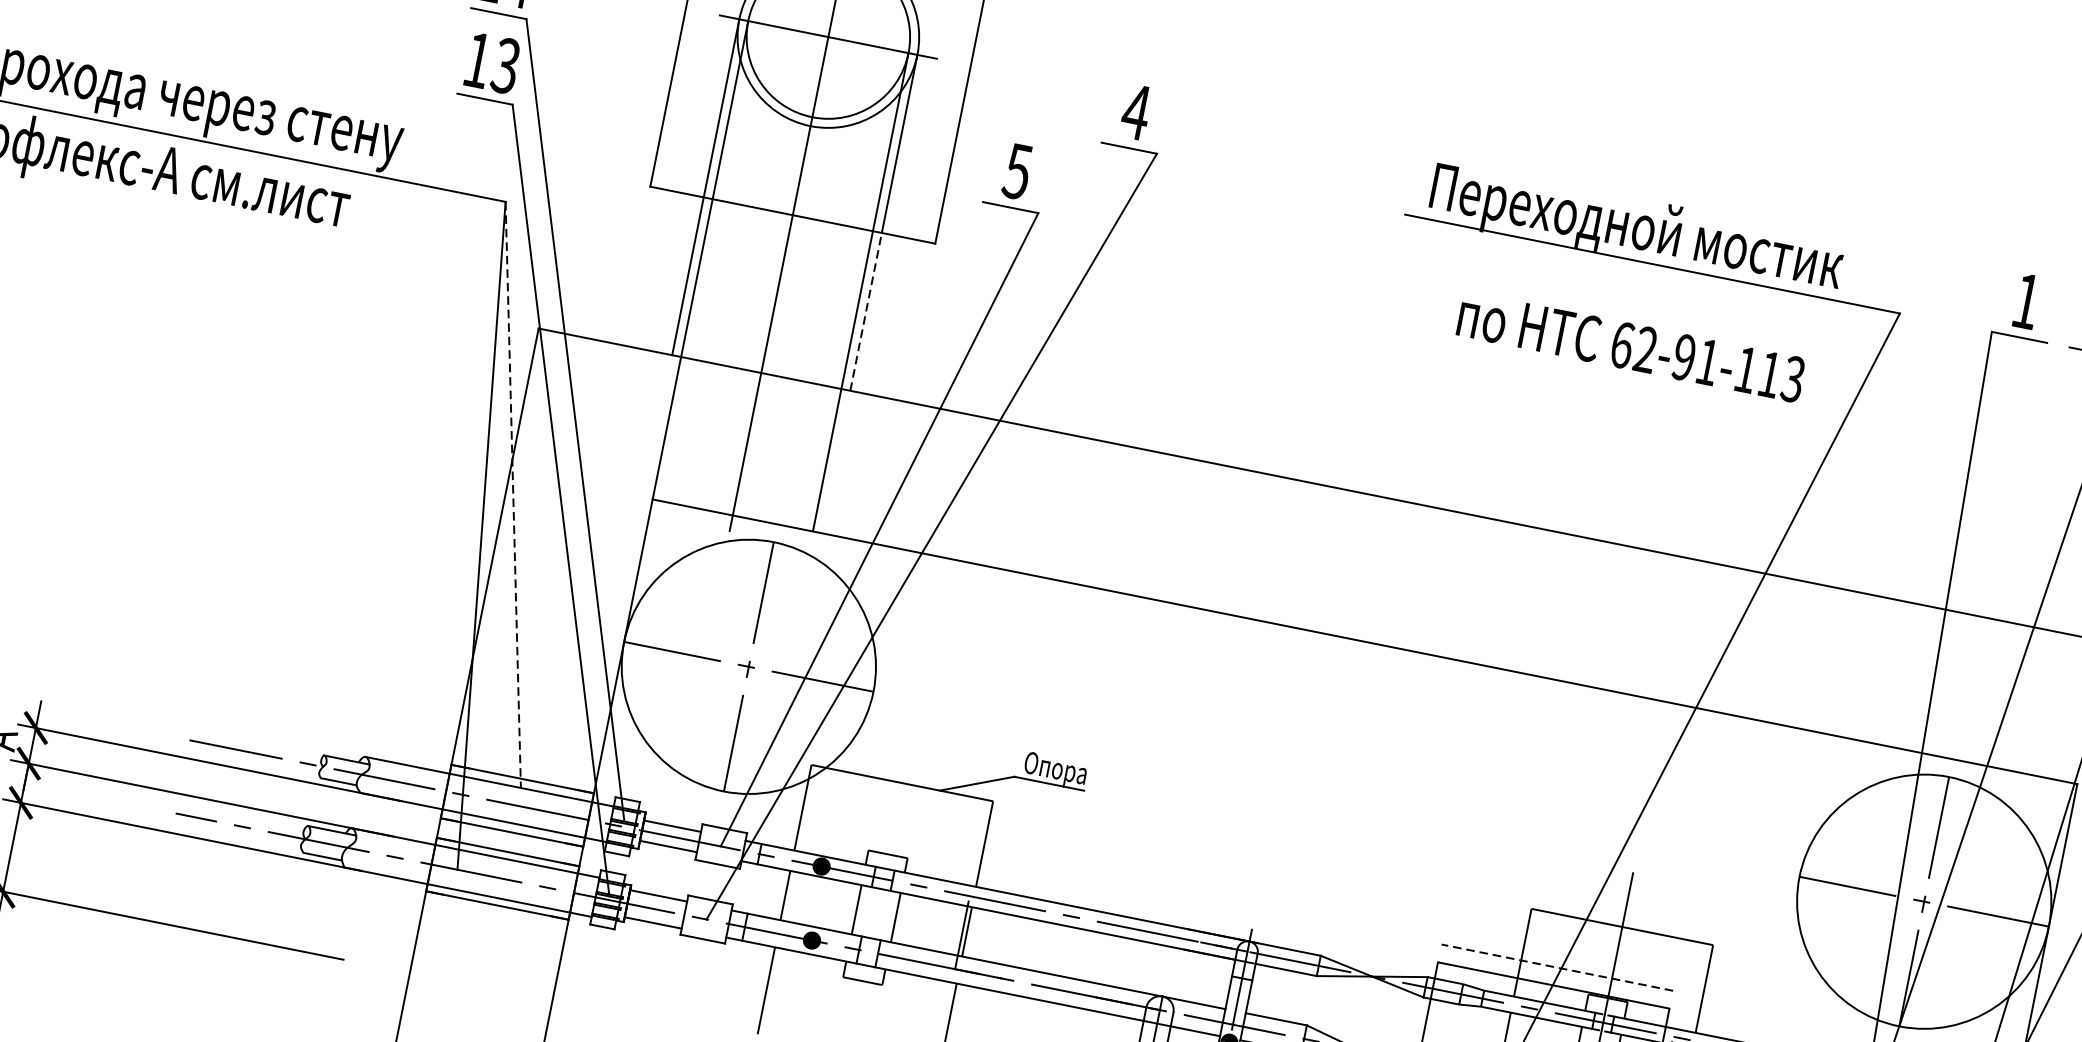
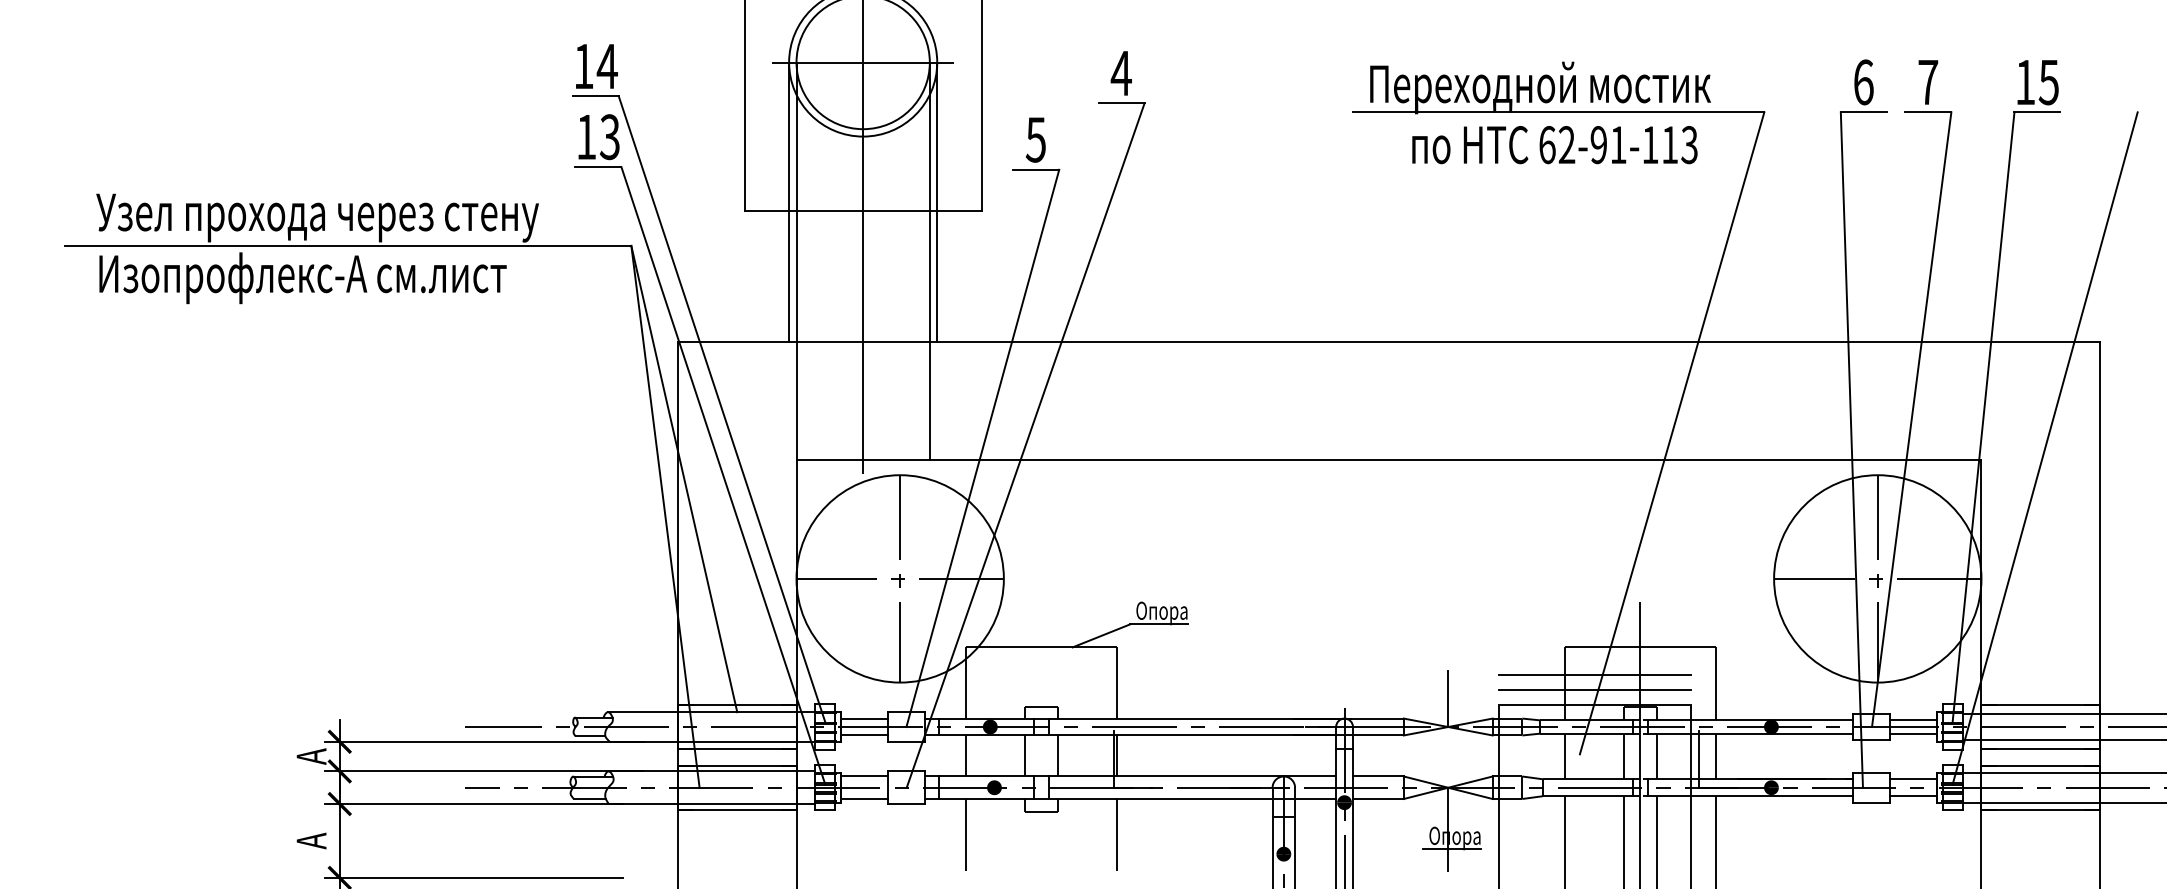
text: (2026, 301) -> (1863, 82), 1 -> 6
line: (866, 312) -> (937, 276), dashed -> solid
text: (1630, 347) -> (1554, 145), moved
line: (513, 495) -> (684, 479), dashed -> solid
line: (1379, 942) -> (1448, 698), added
line: (1560, 949) -> (1594, 675), added
line: (1556, 967) -> (1594, 690), dashed -> solid

